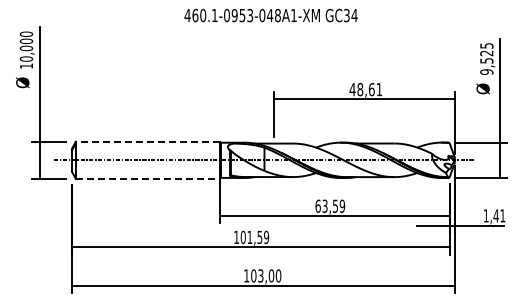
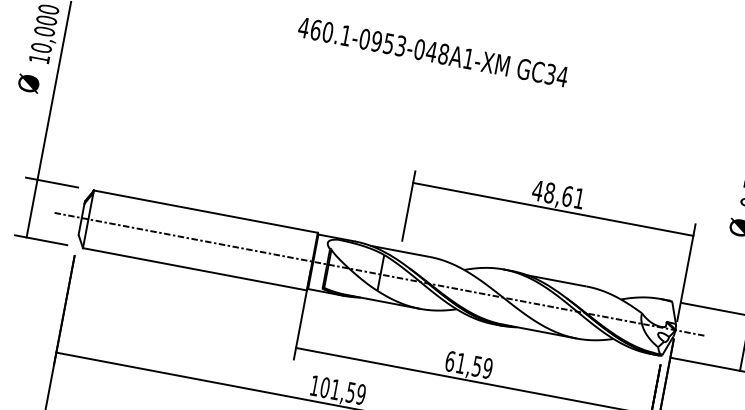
line: (147, 141) -> (204, 211), dashed -> solid
line: (148, 178) -> (195, 268), dashed -> solid
text: (324, 205) -> (460, 362), 63,59 -> 61,59

